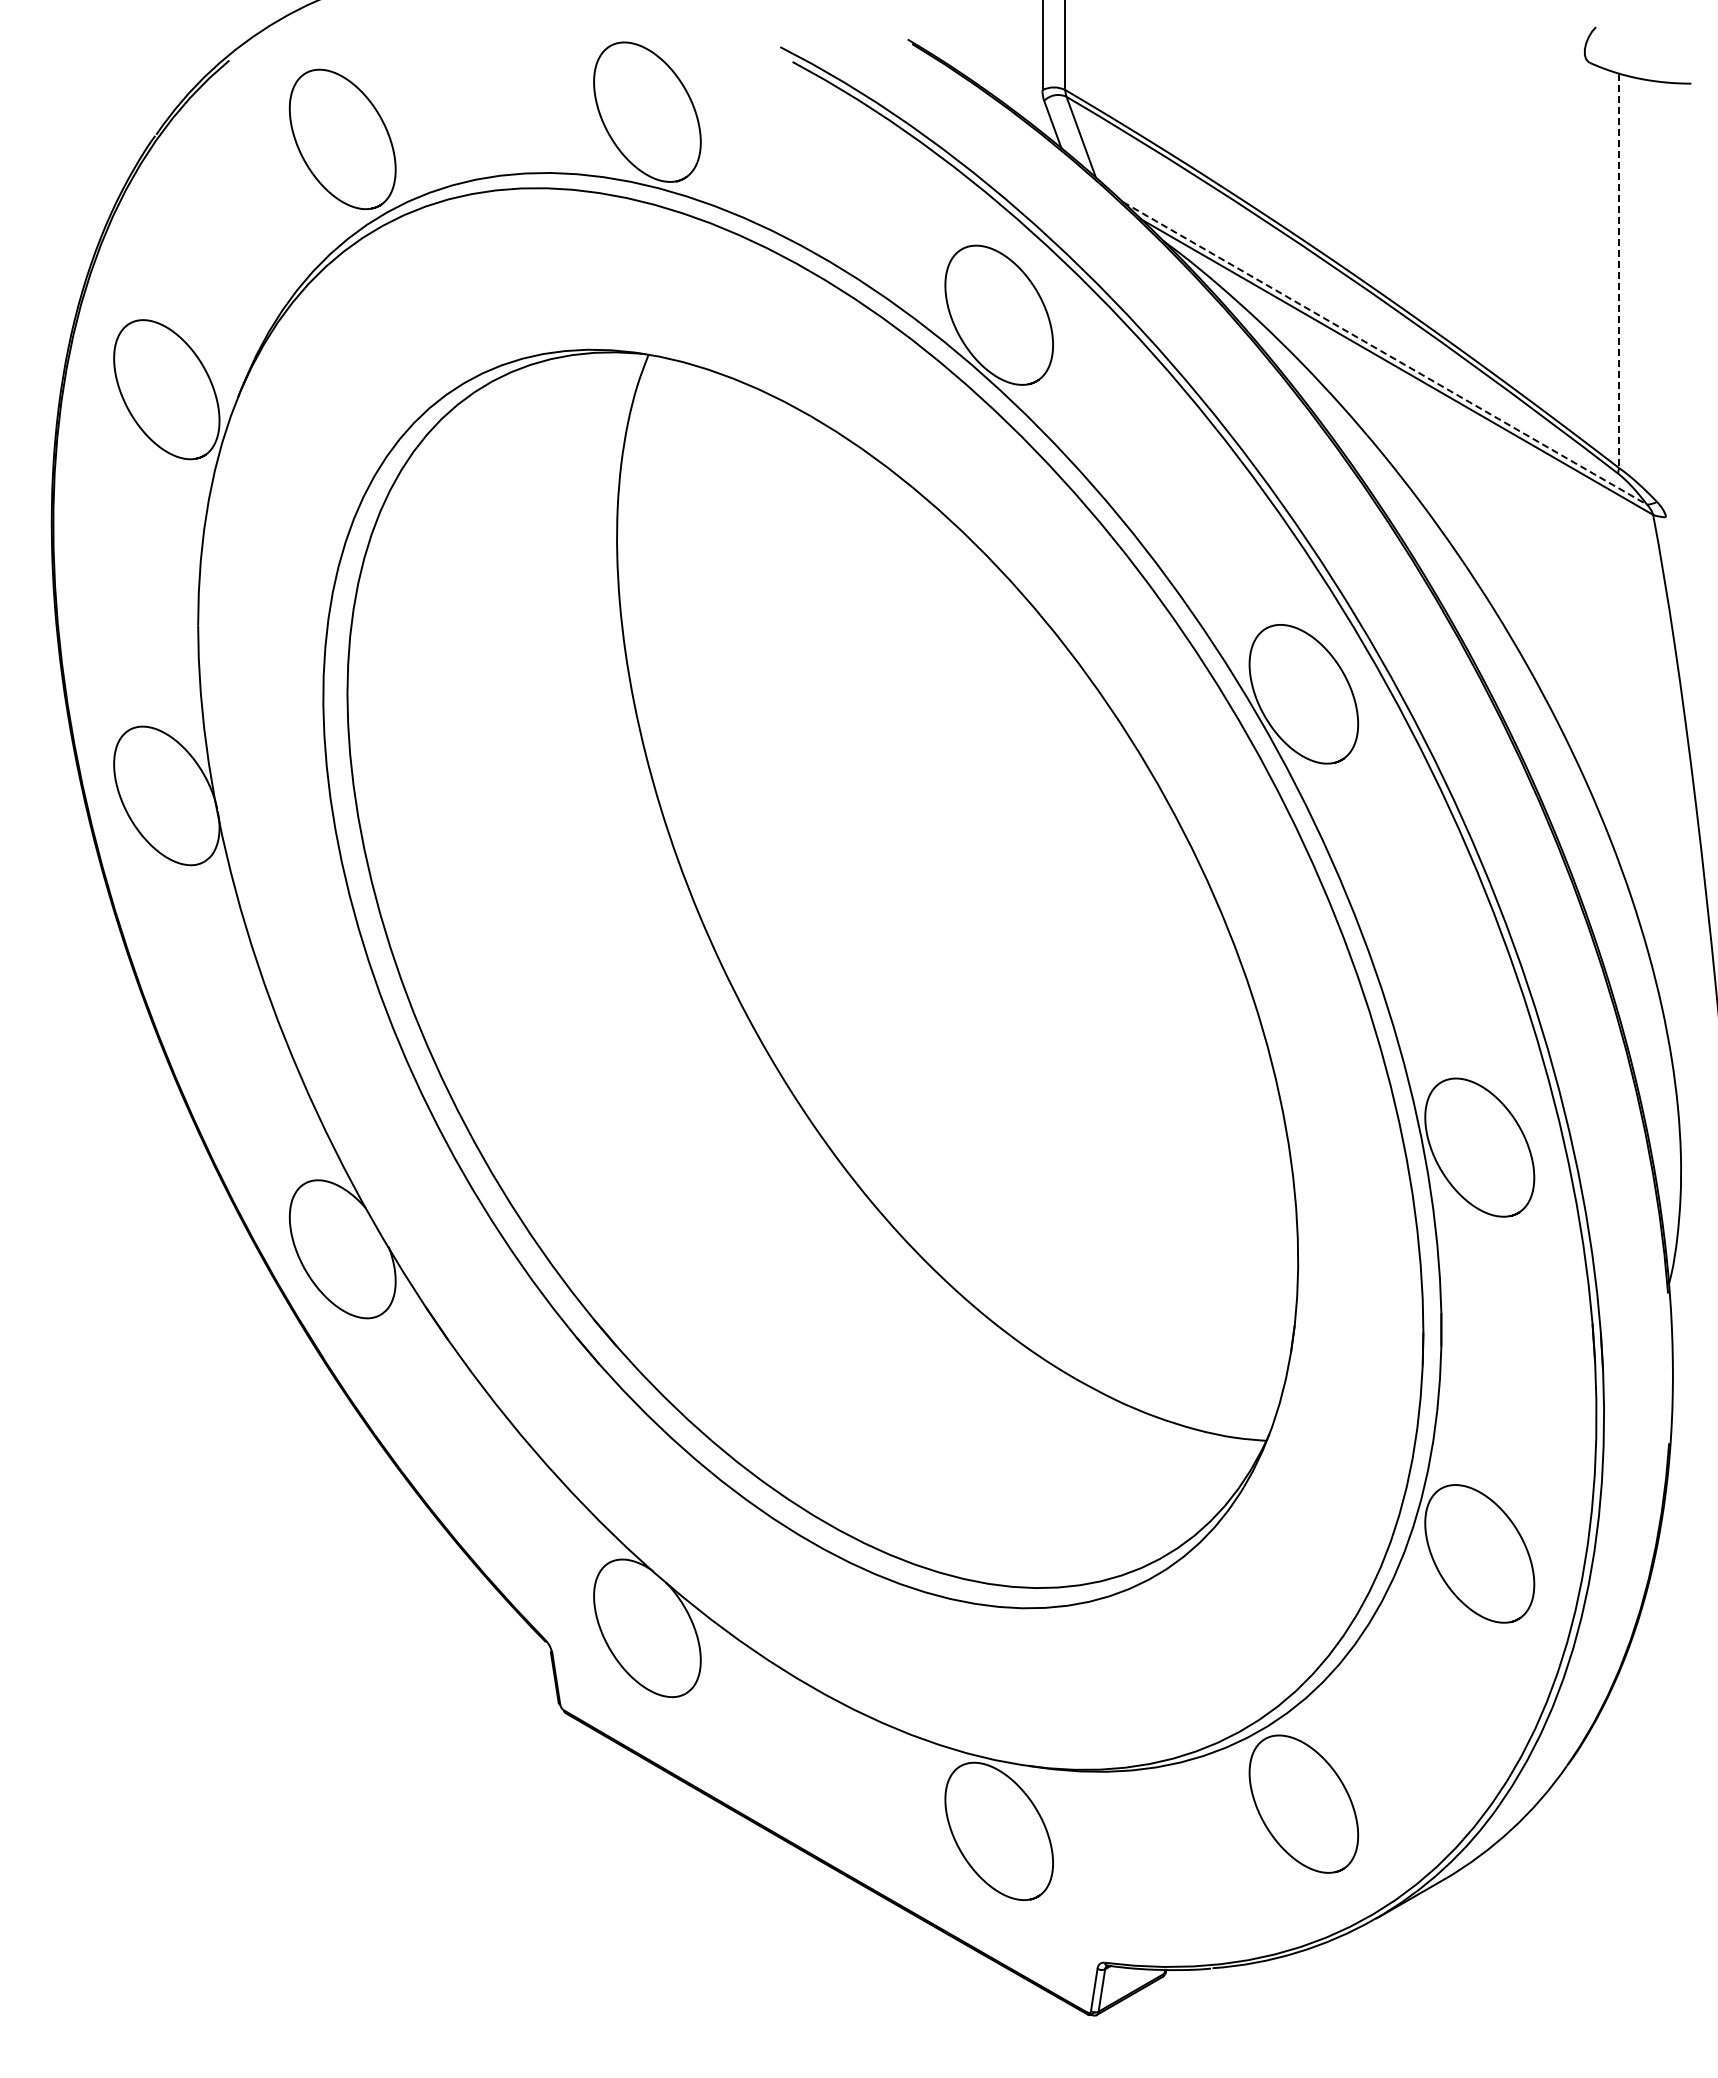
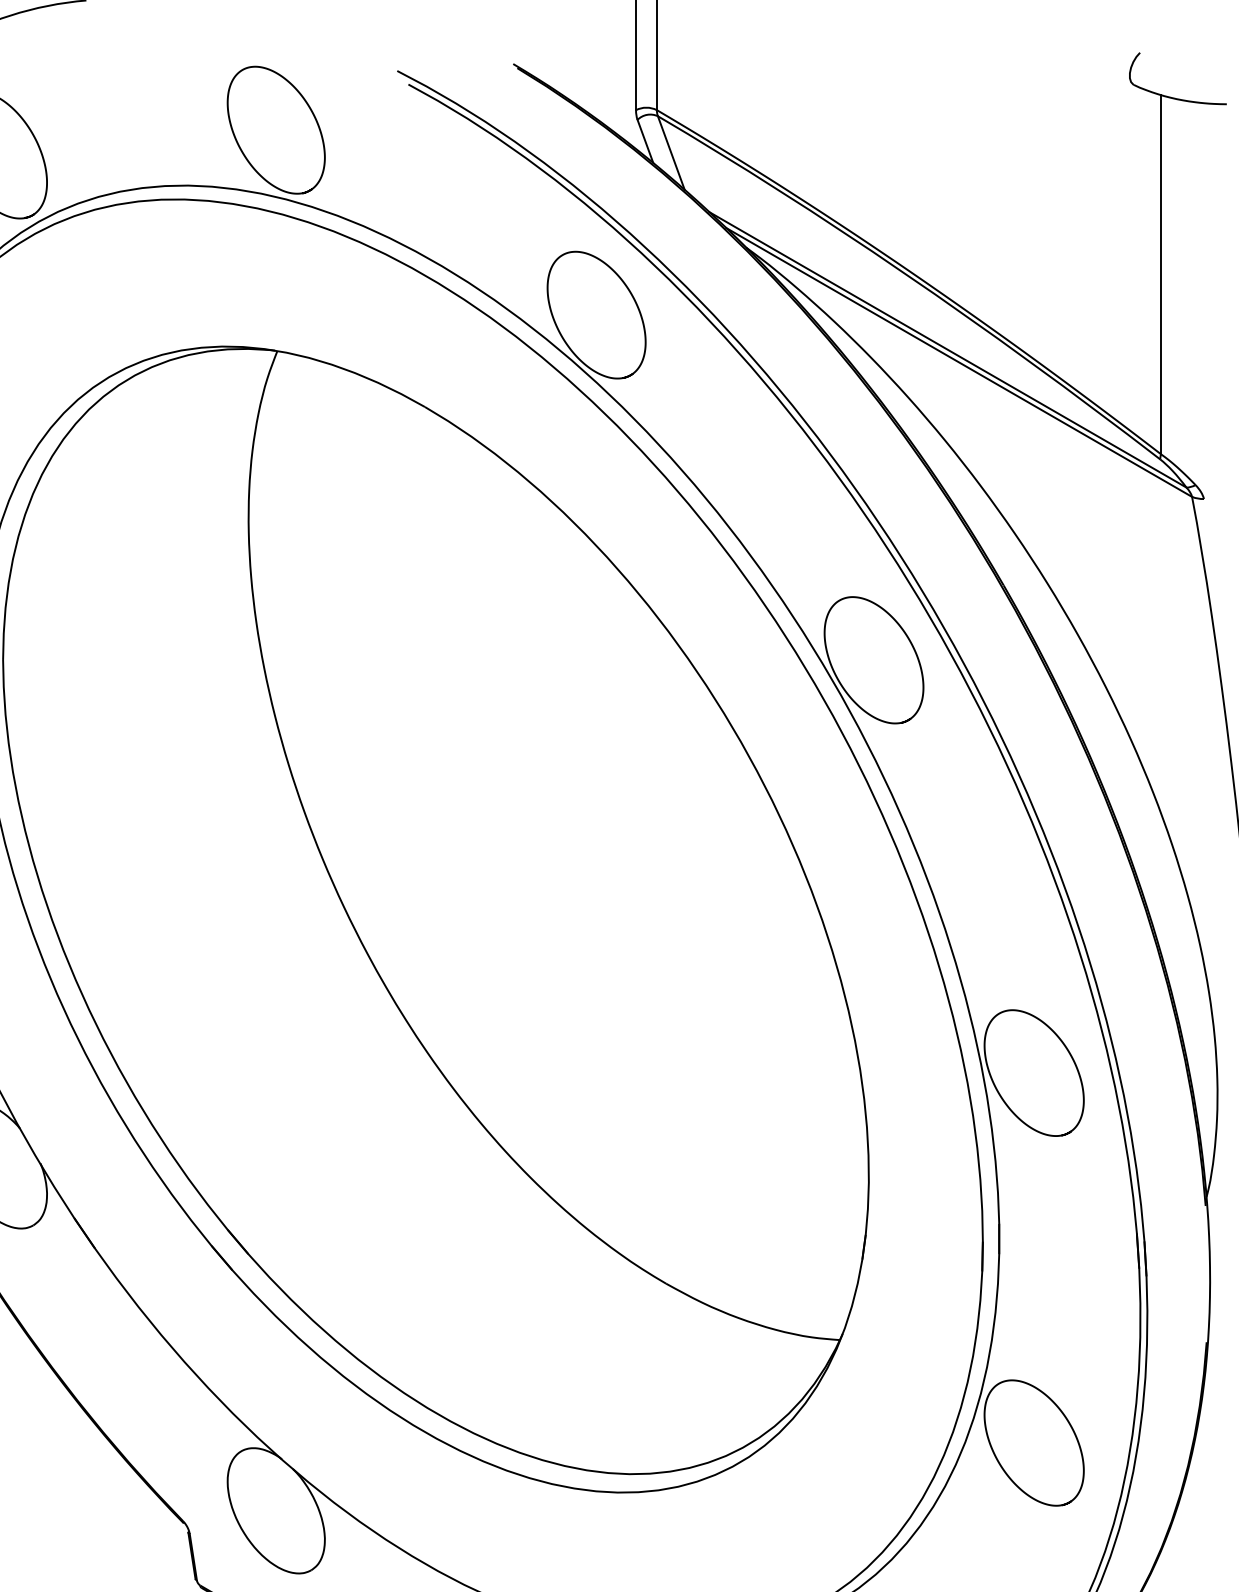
line: (1619, 271) -> (1161, 275), dashed -> solid
line: (1385, 353) -> (948, 349), dashed -> solid

